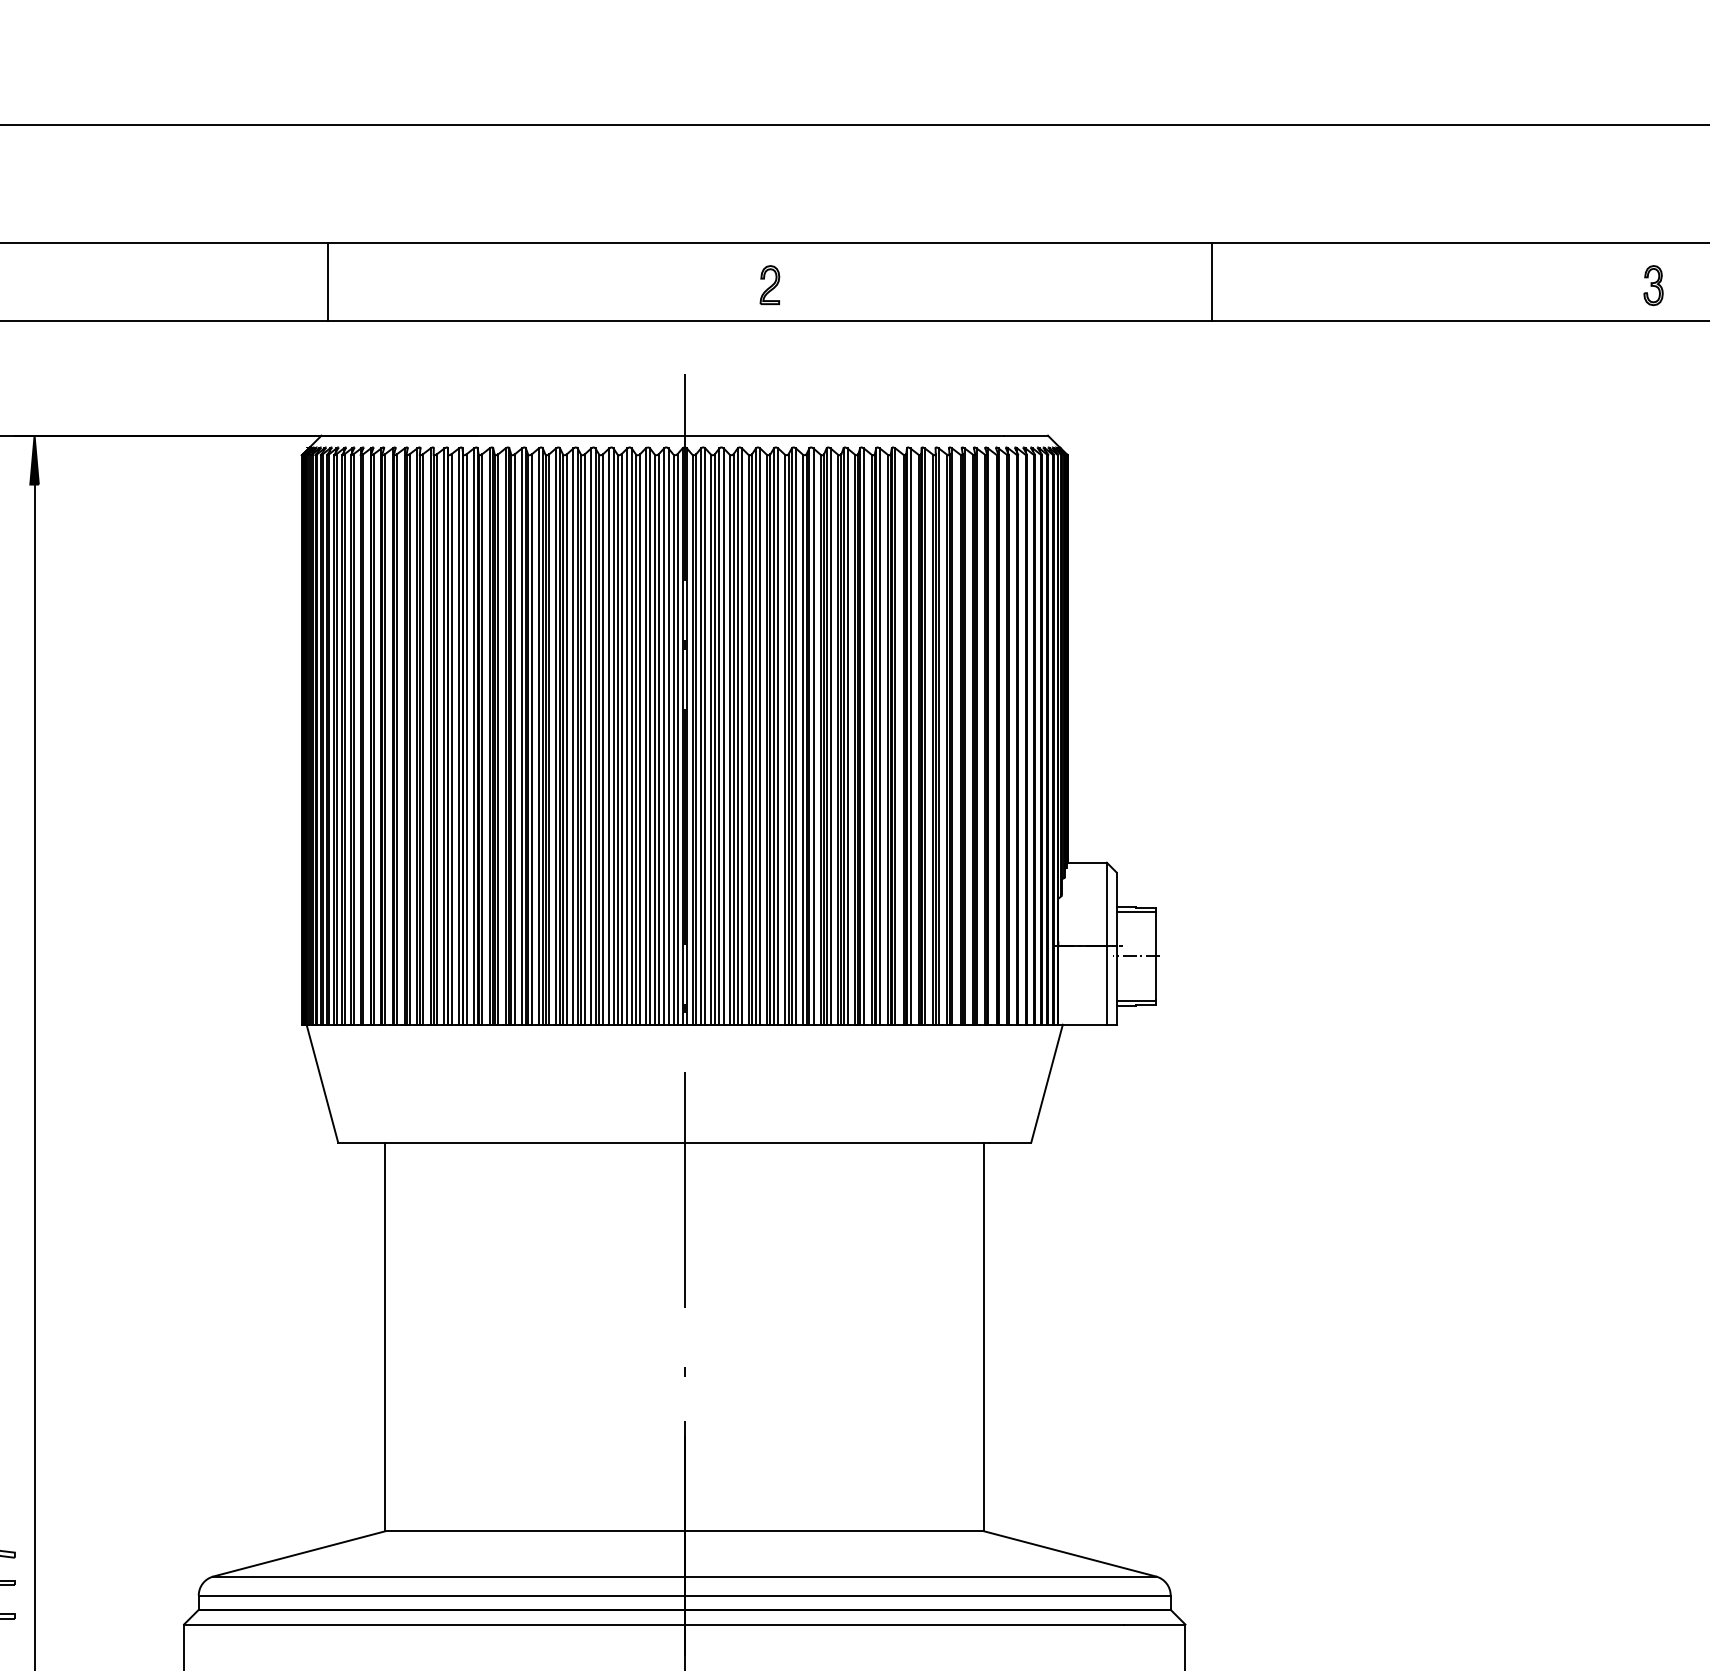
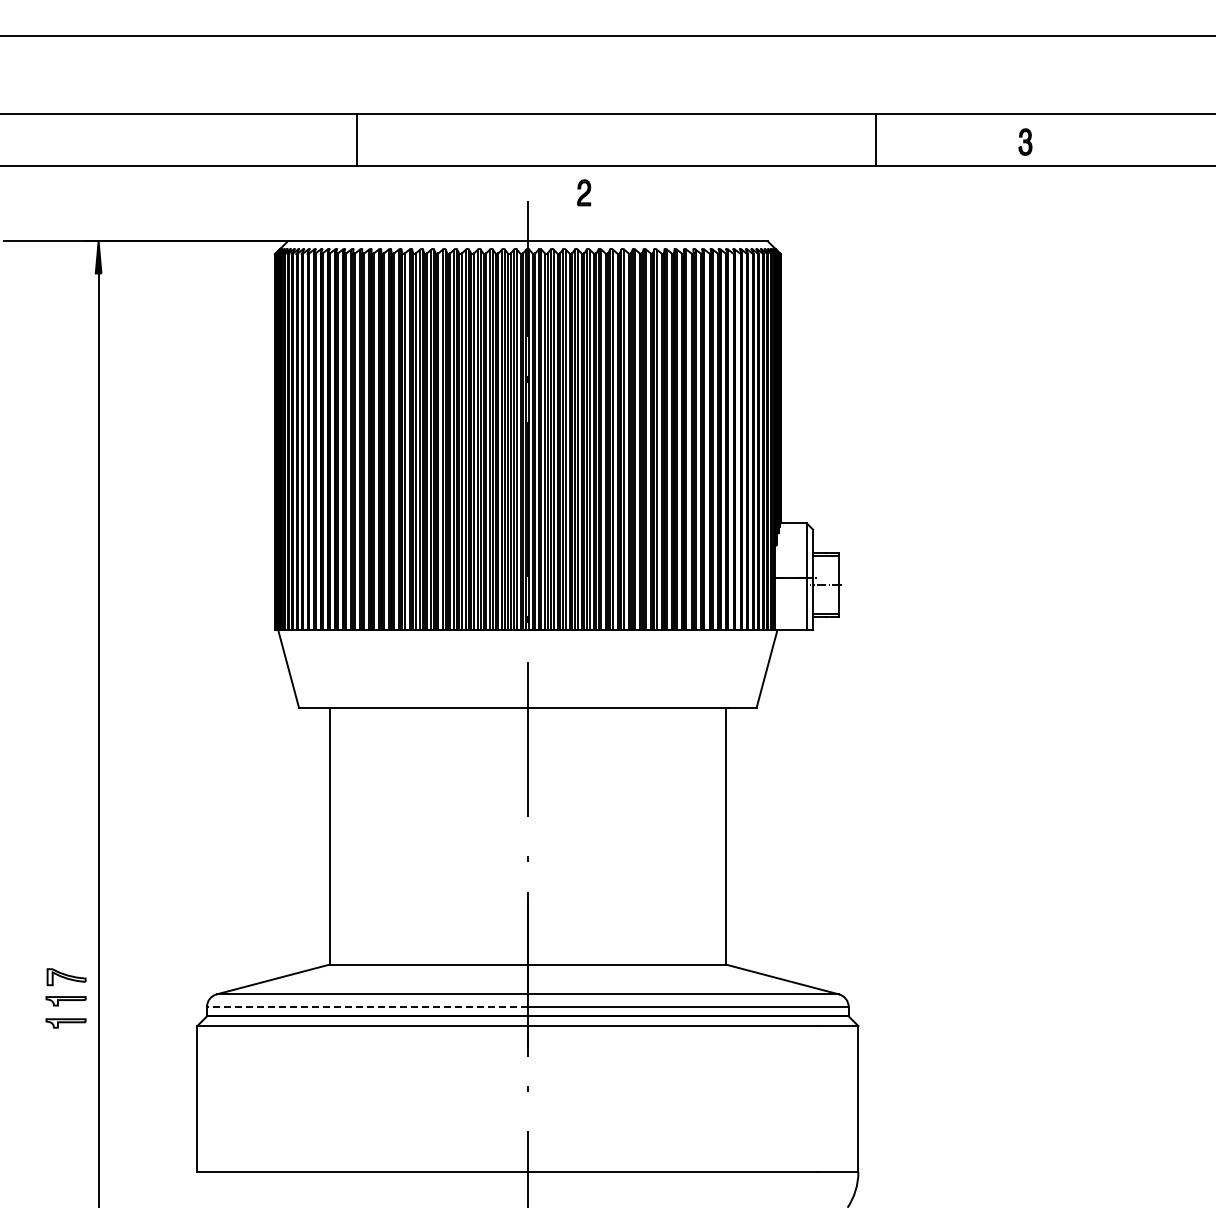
line: (328, 281) -> (356, 139), moved
part: (770, 284) -> (584, 192), moved
part: (1653, 284) -> (1025, 141), moved
line: (440, 1594) -> (366, 1006), solid -> dashed

